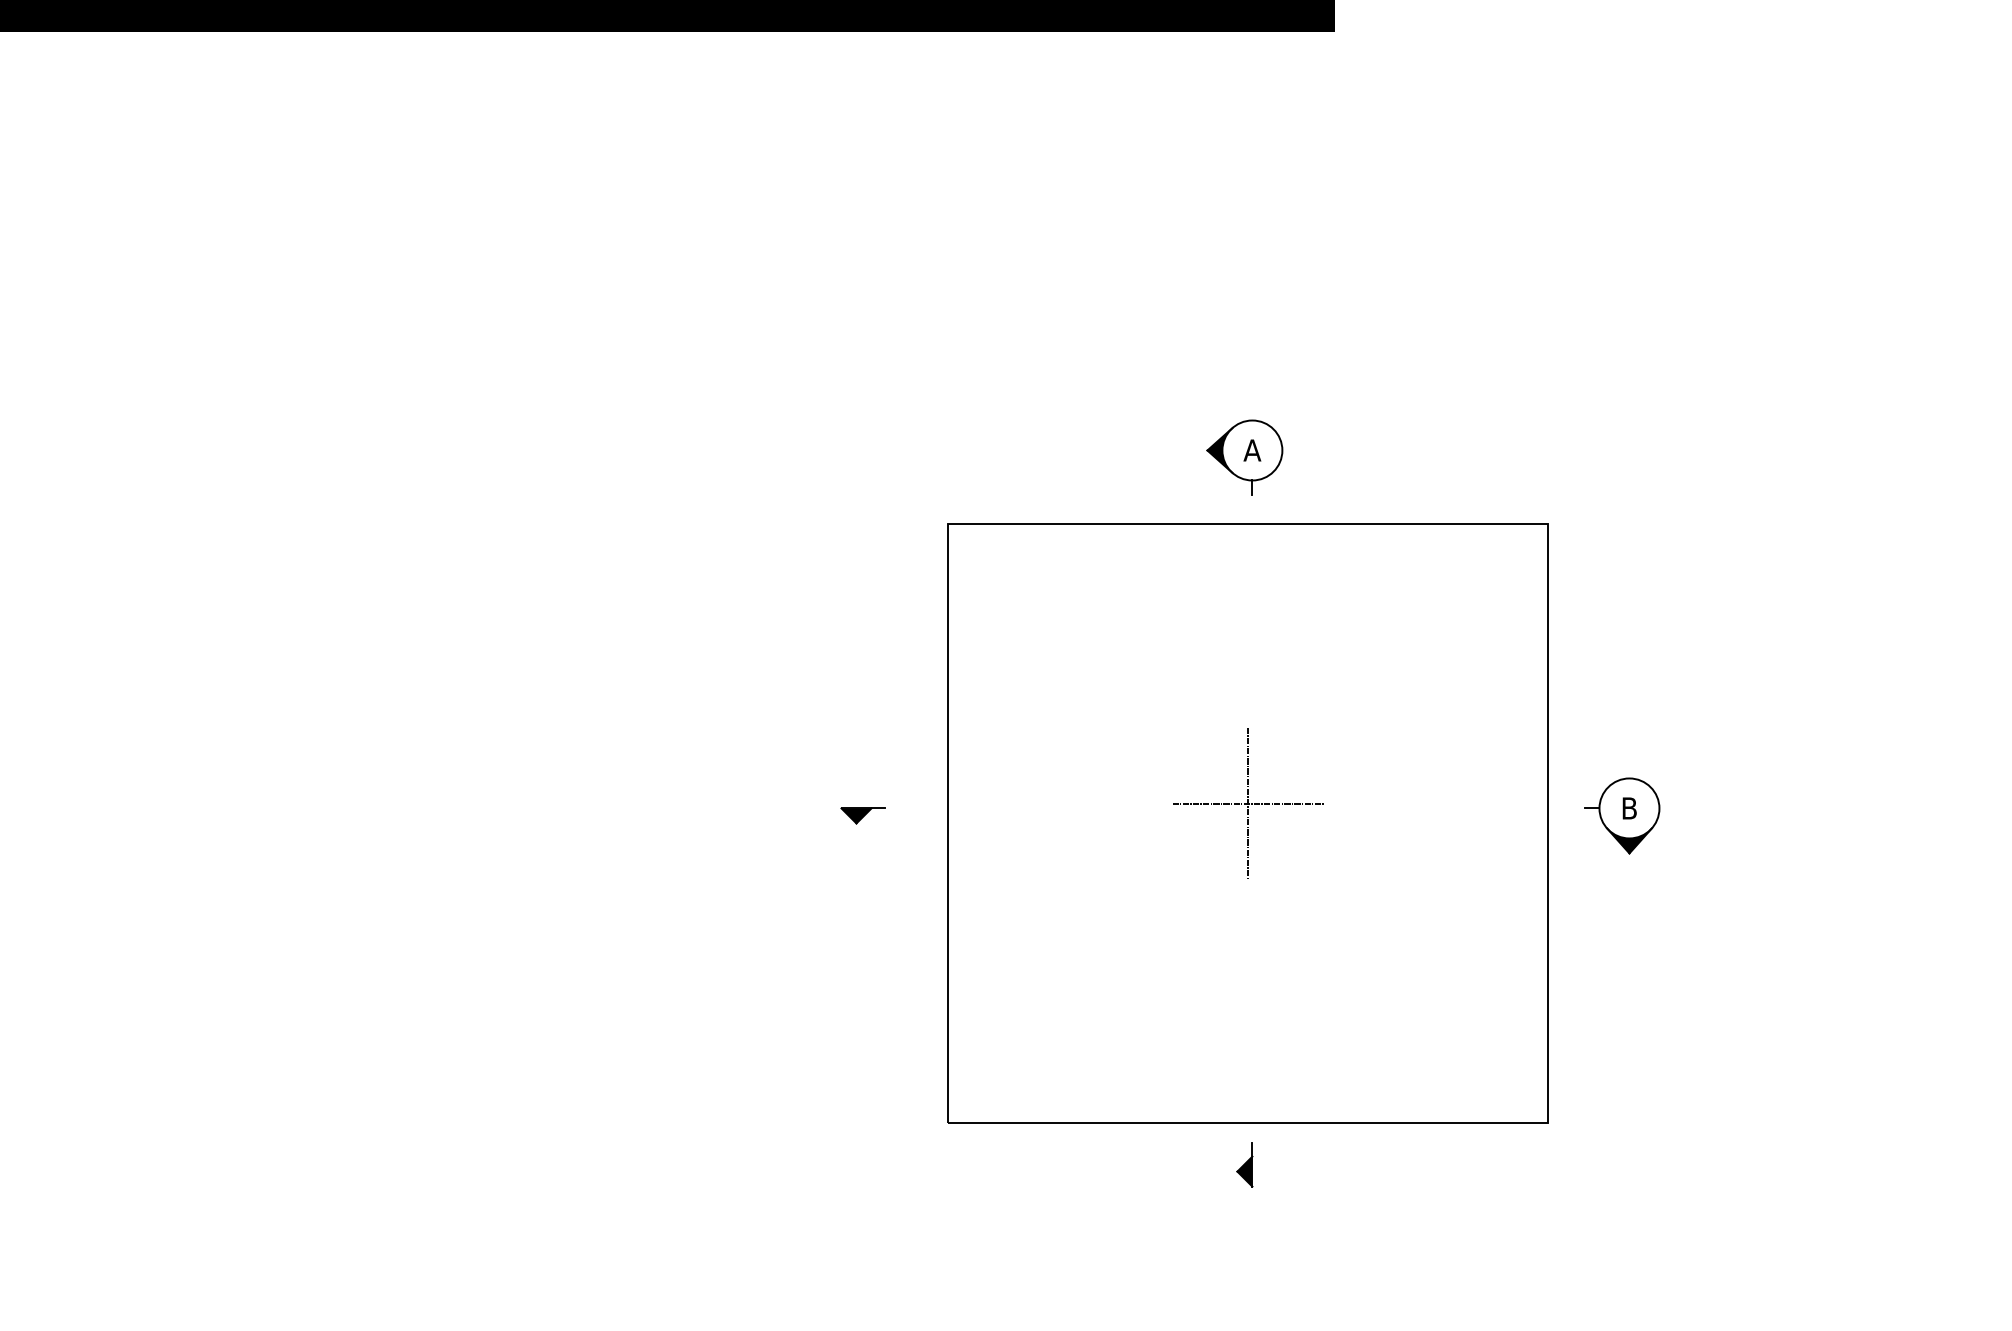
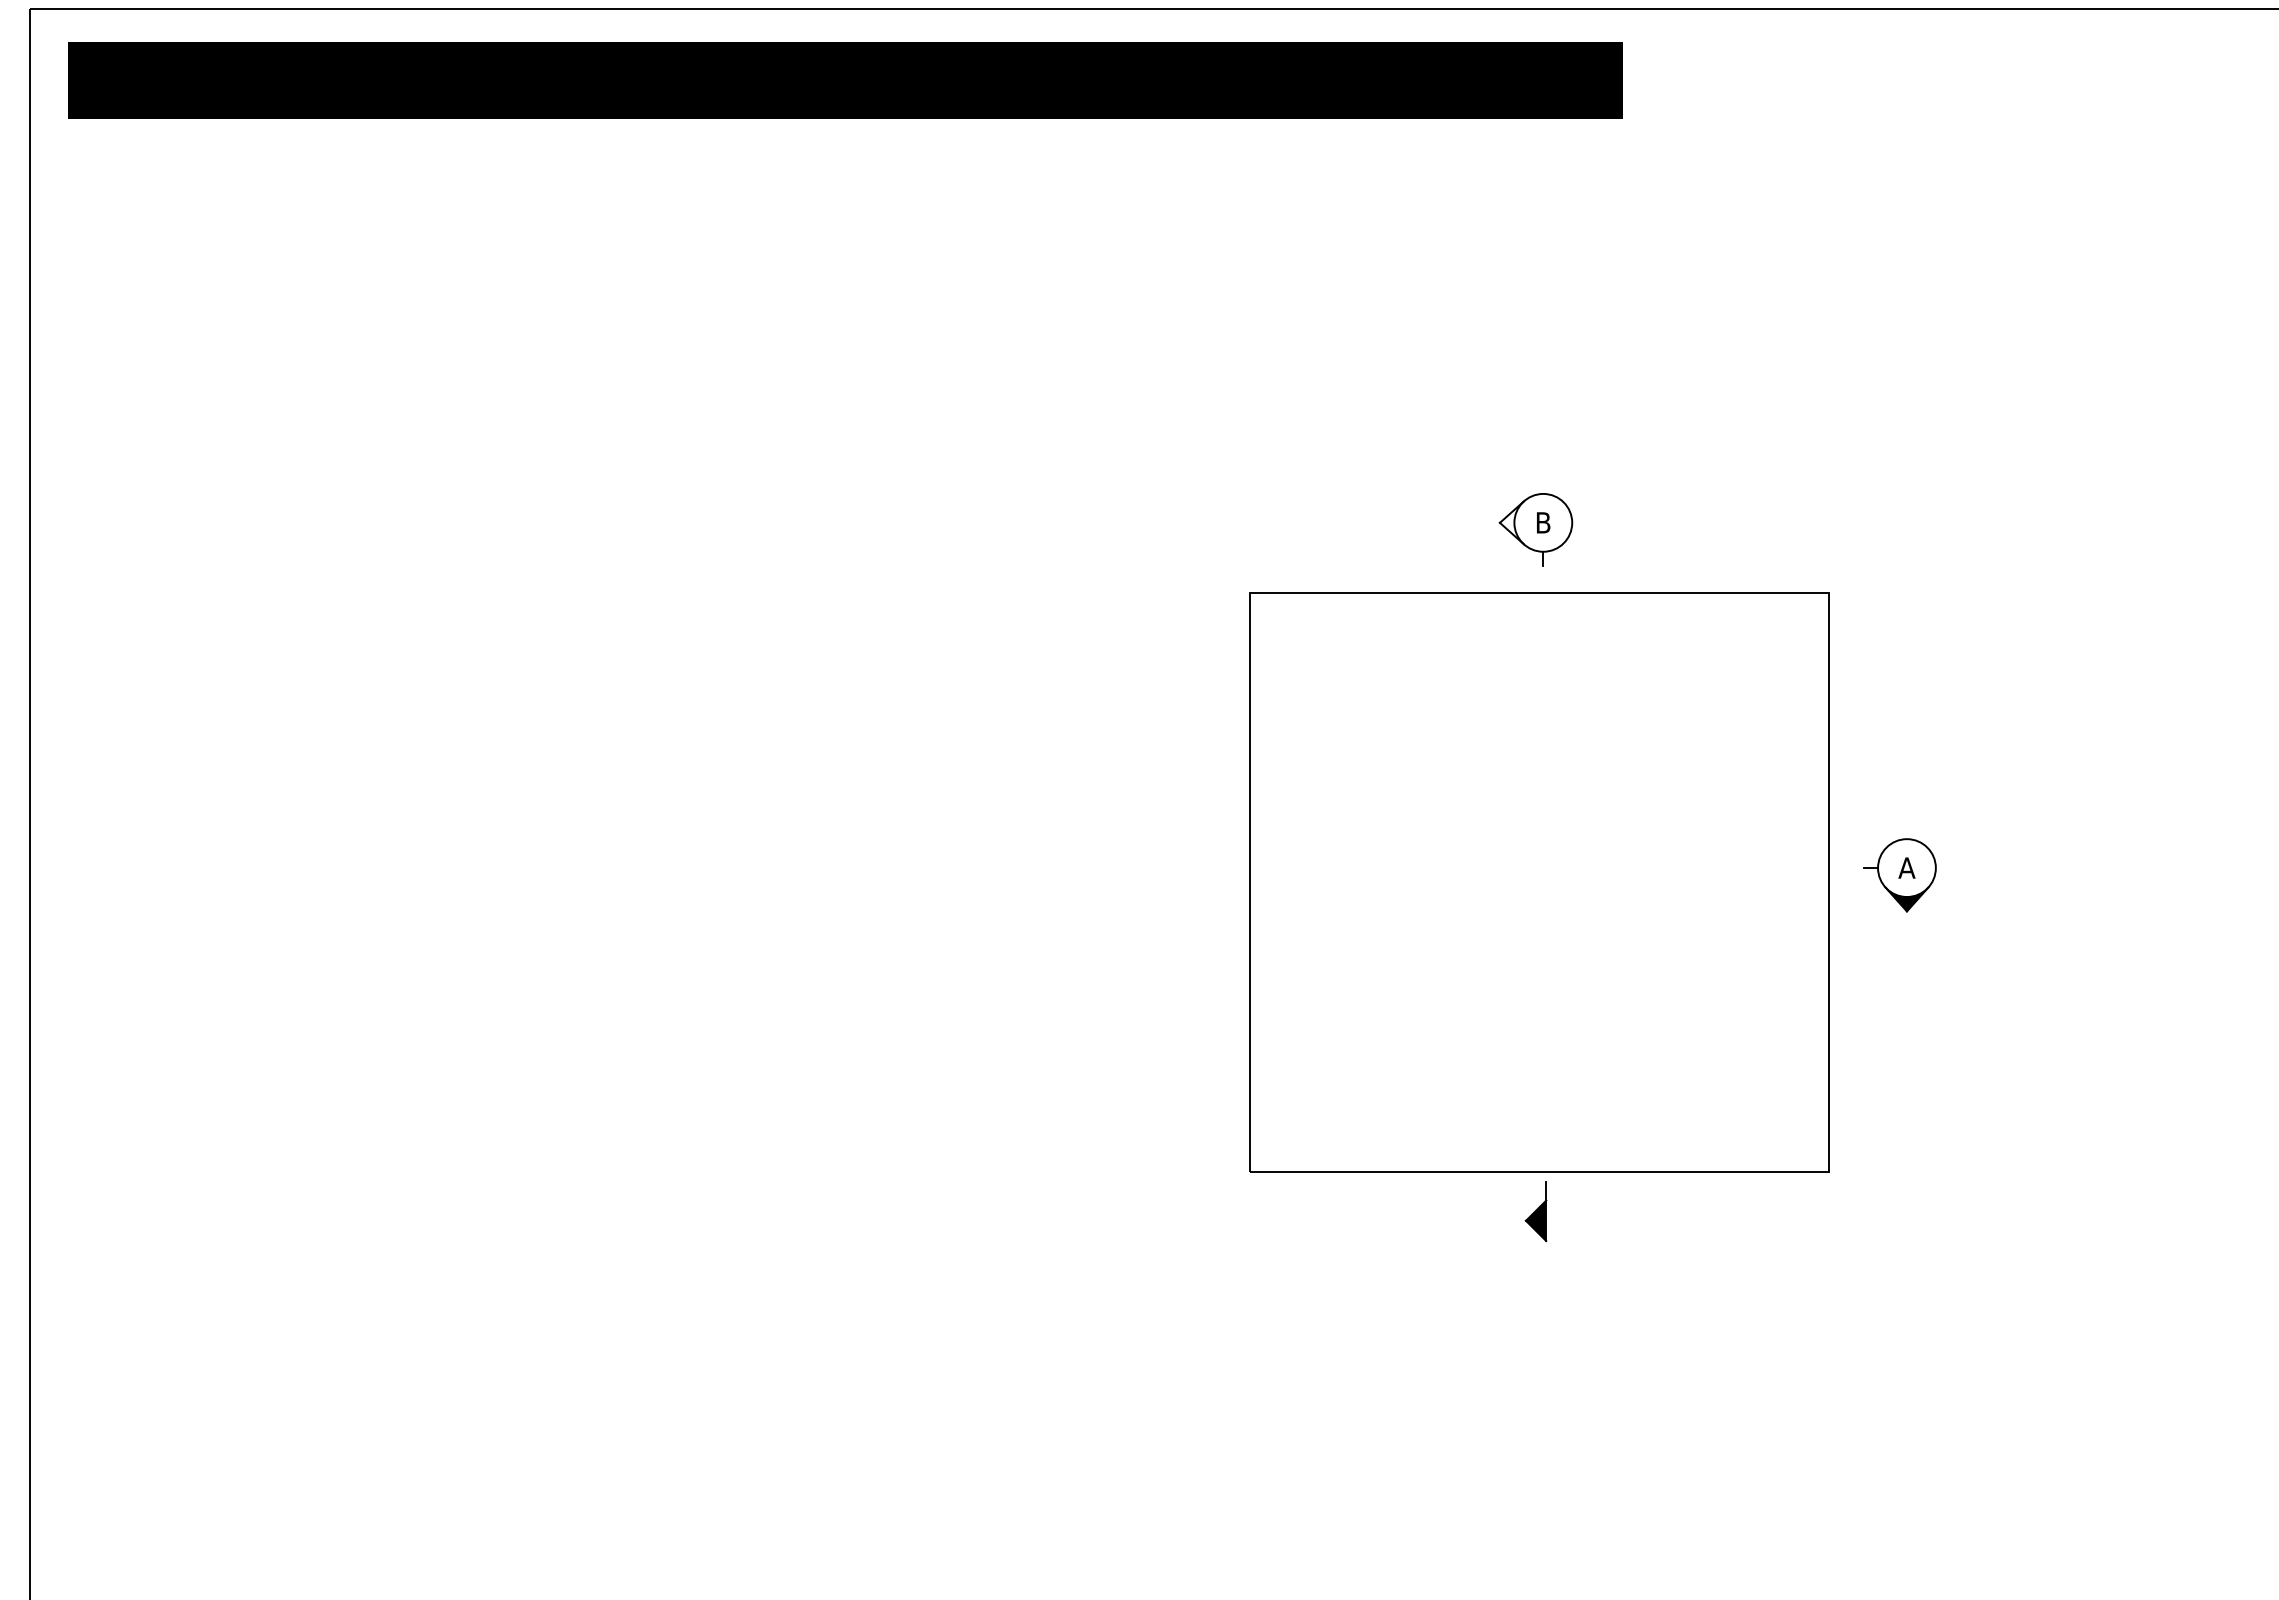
fill: (1219, 450) -> (1511, 522), removed
text: (1251, 450) -> (1542, 522), A -> B
part: (1247, 802) -> (1538, 862), removed
text: (1628, 807) -> (1906, 867), B -> A
part: (862, 816) -> (1167, 875), removed
part: (1244, 1164) -> (1535, 1211), size x1.4

